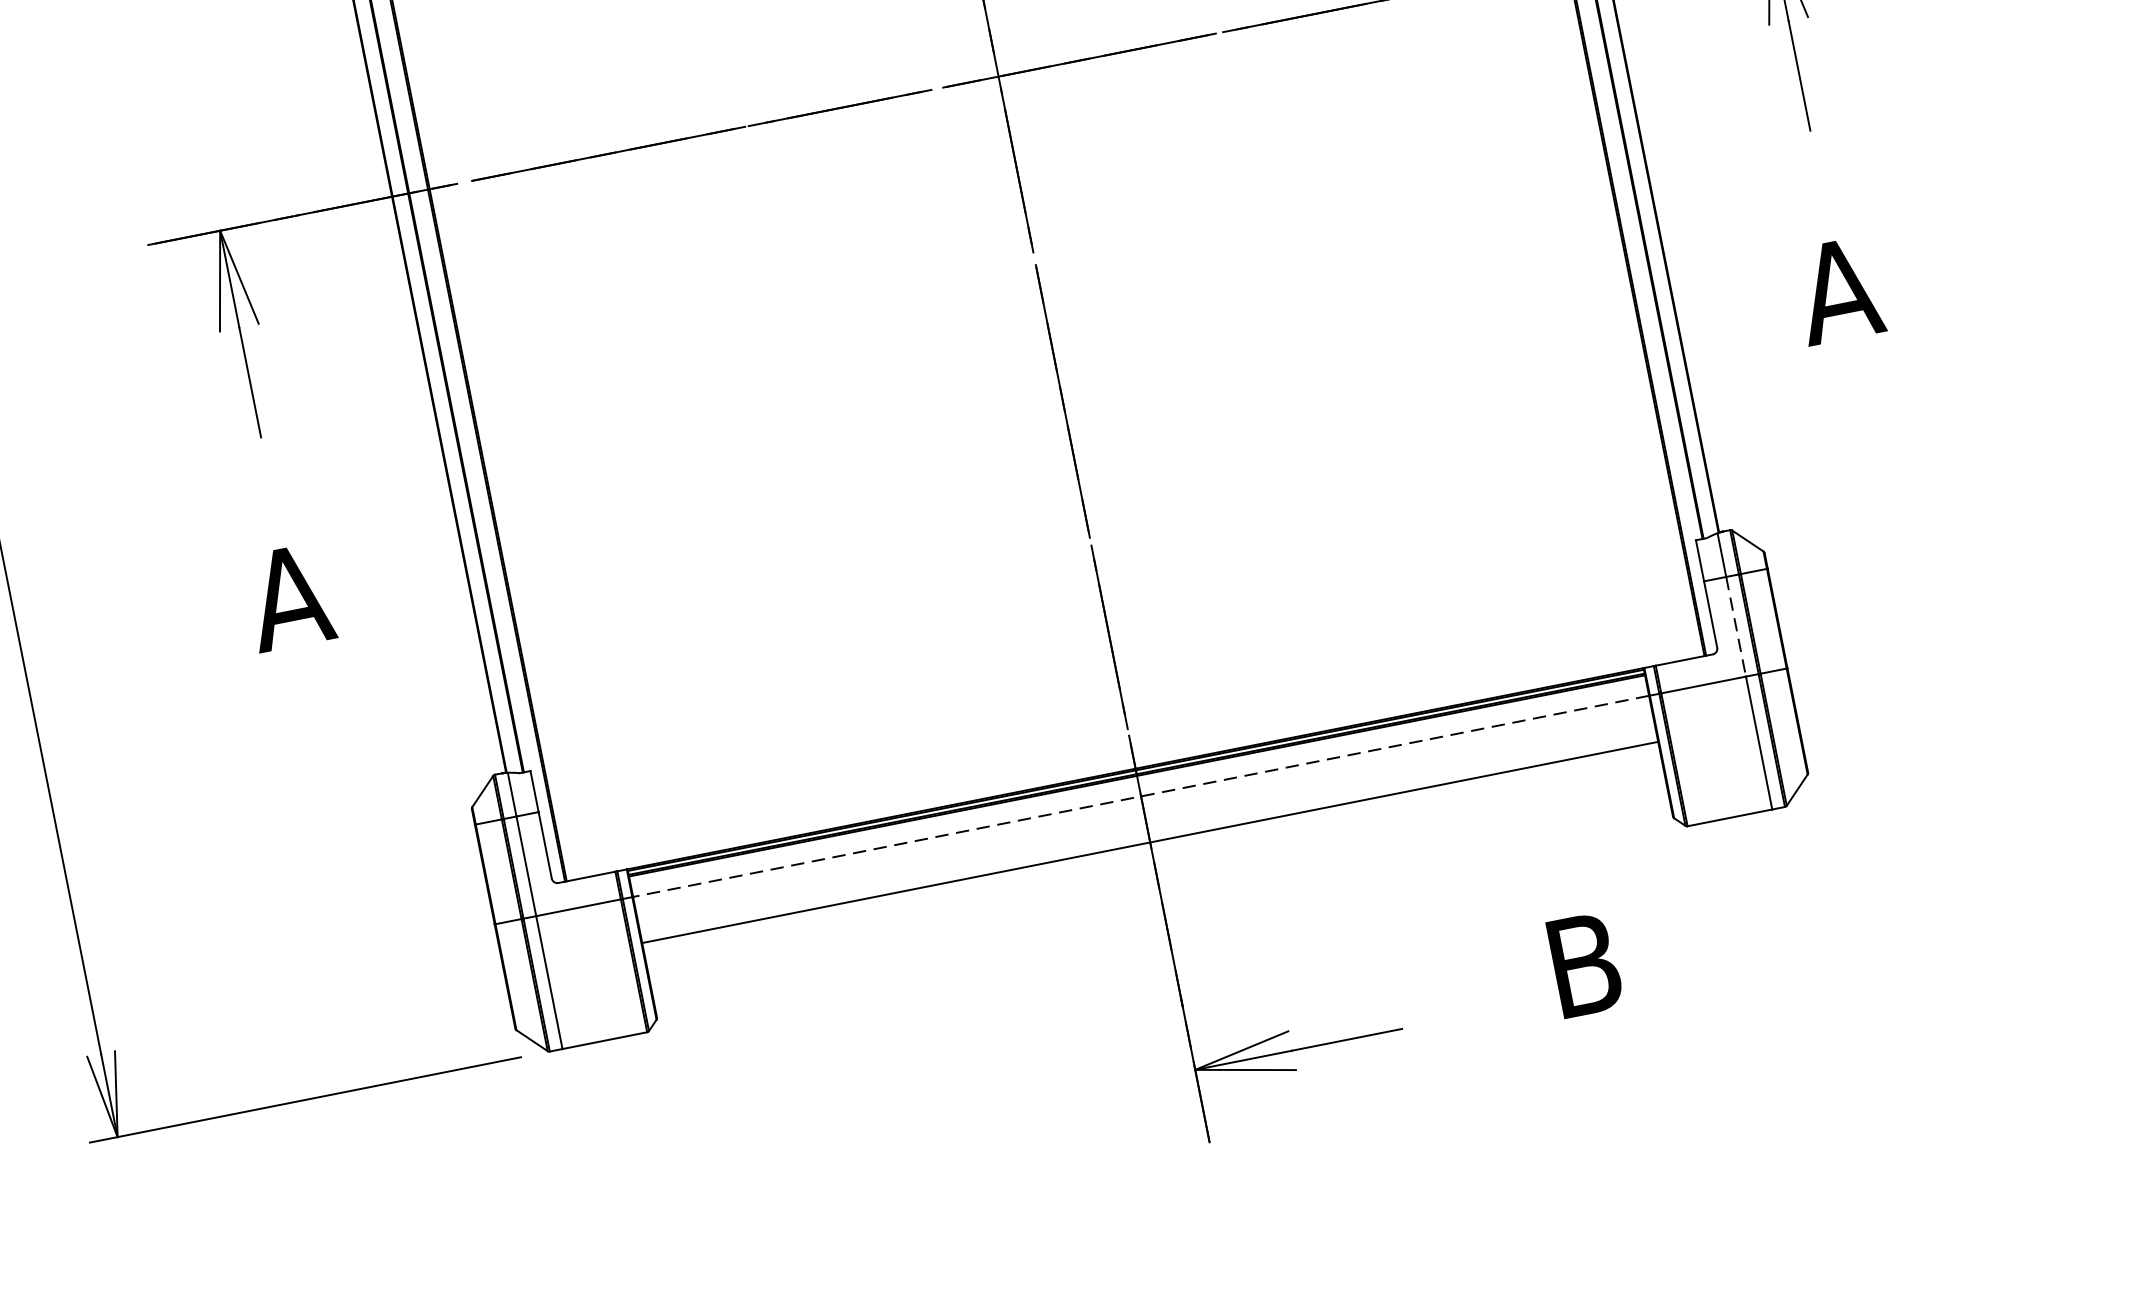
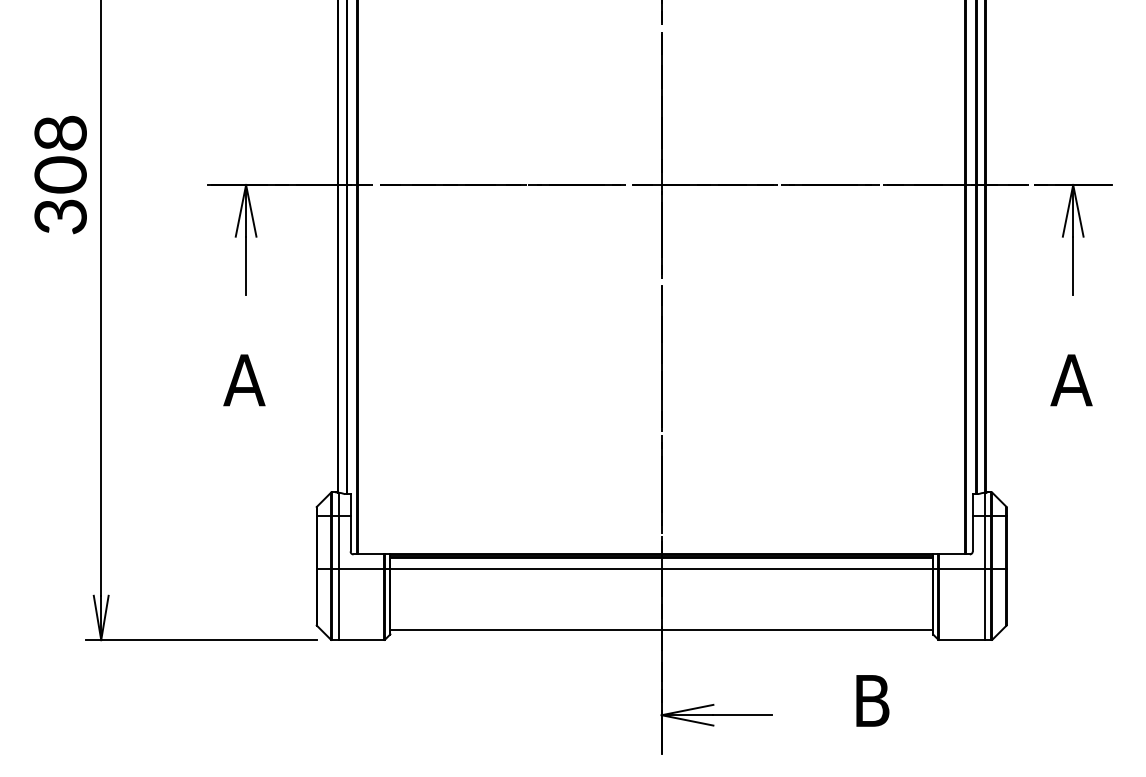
line: (1735, 626) -> (984, 542), dashed -> solid
line: (1140, 796) -> (661, 569), dashed -> solid
line: (1149, 841) -> (661, 629), moved

